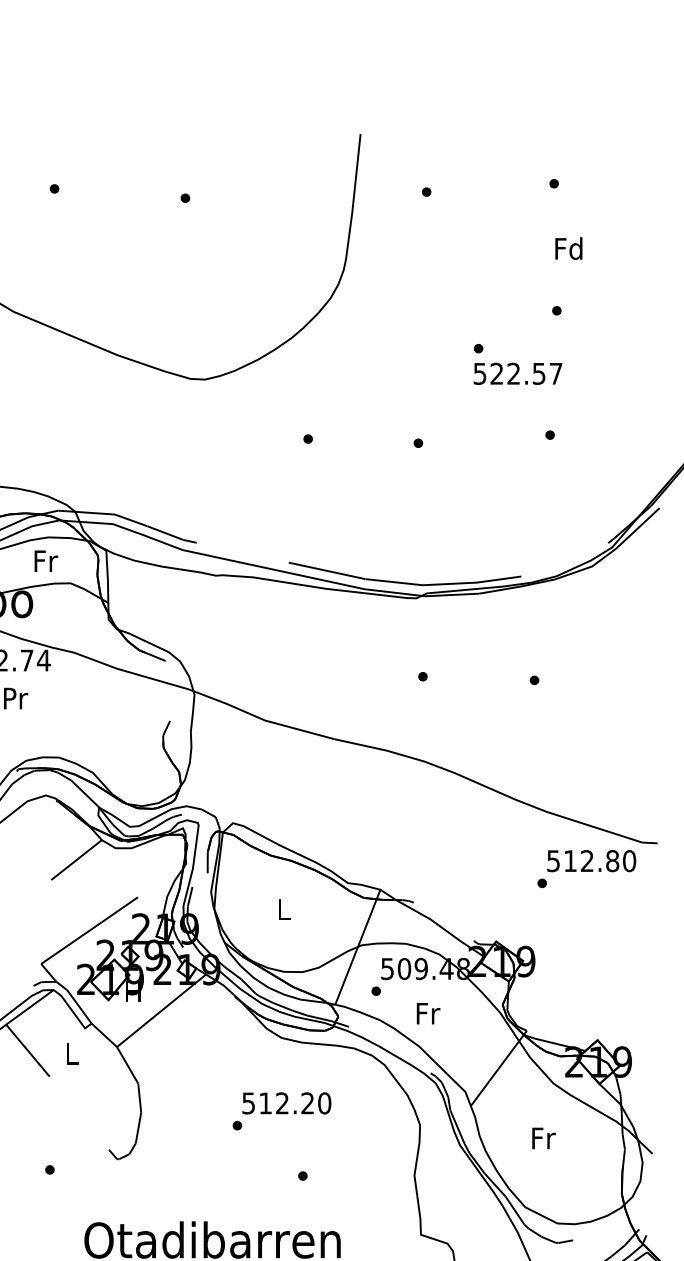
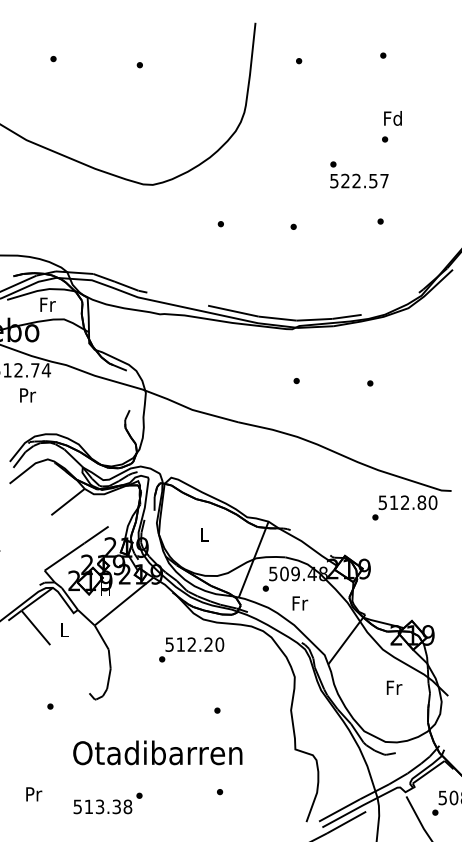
text: (568, 248) -> (392, 118), moved
text: (281, 1110) -> (191, 649), moved
text: (543, 1137) -> (394, 687), moved

